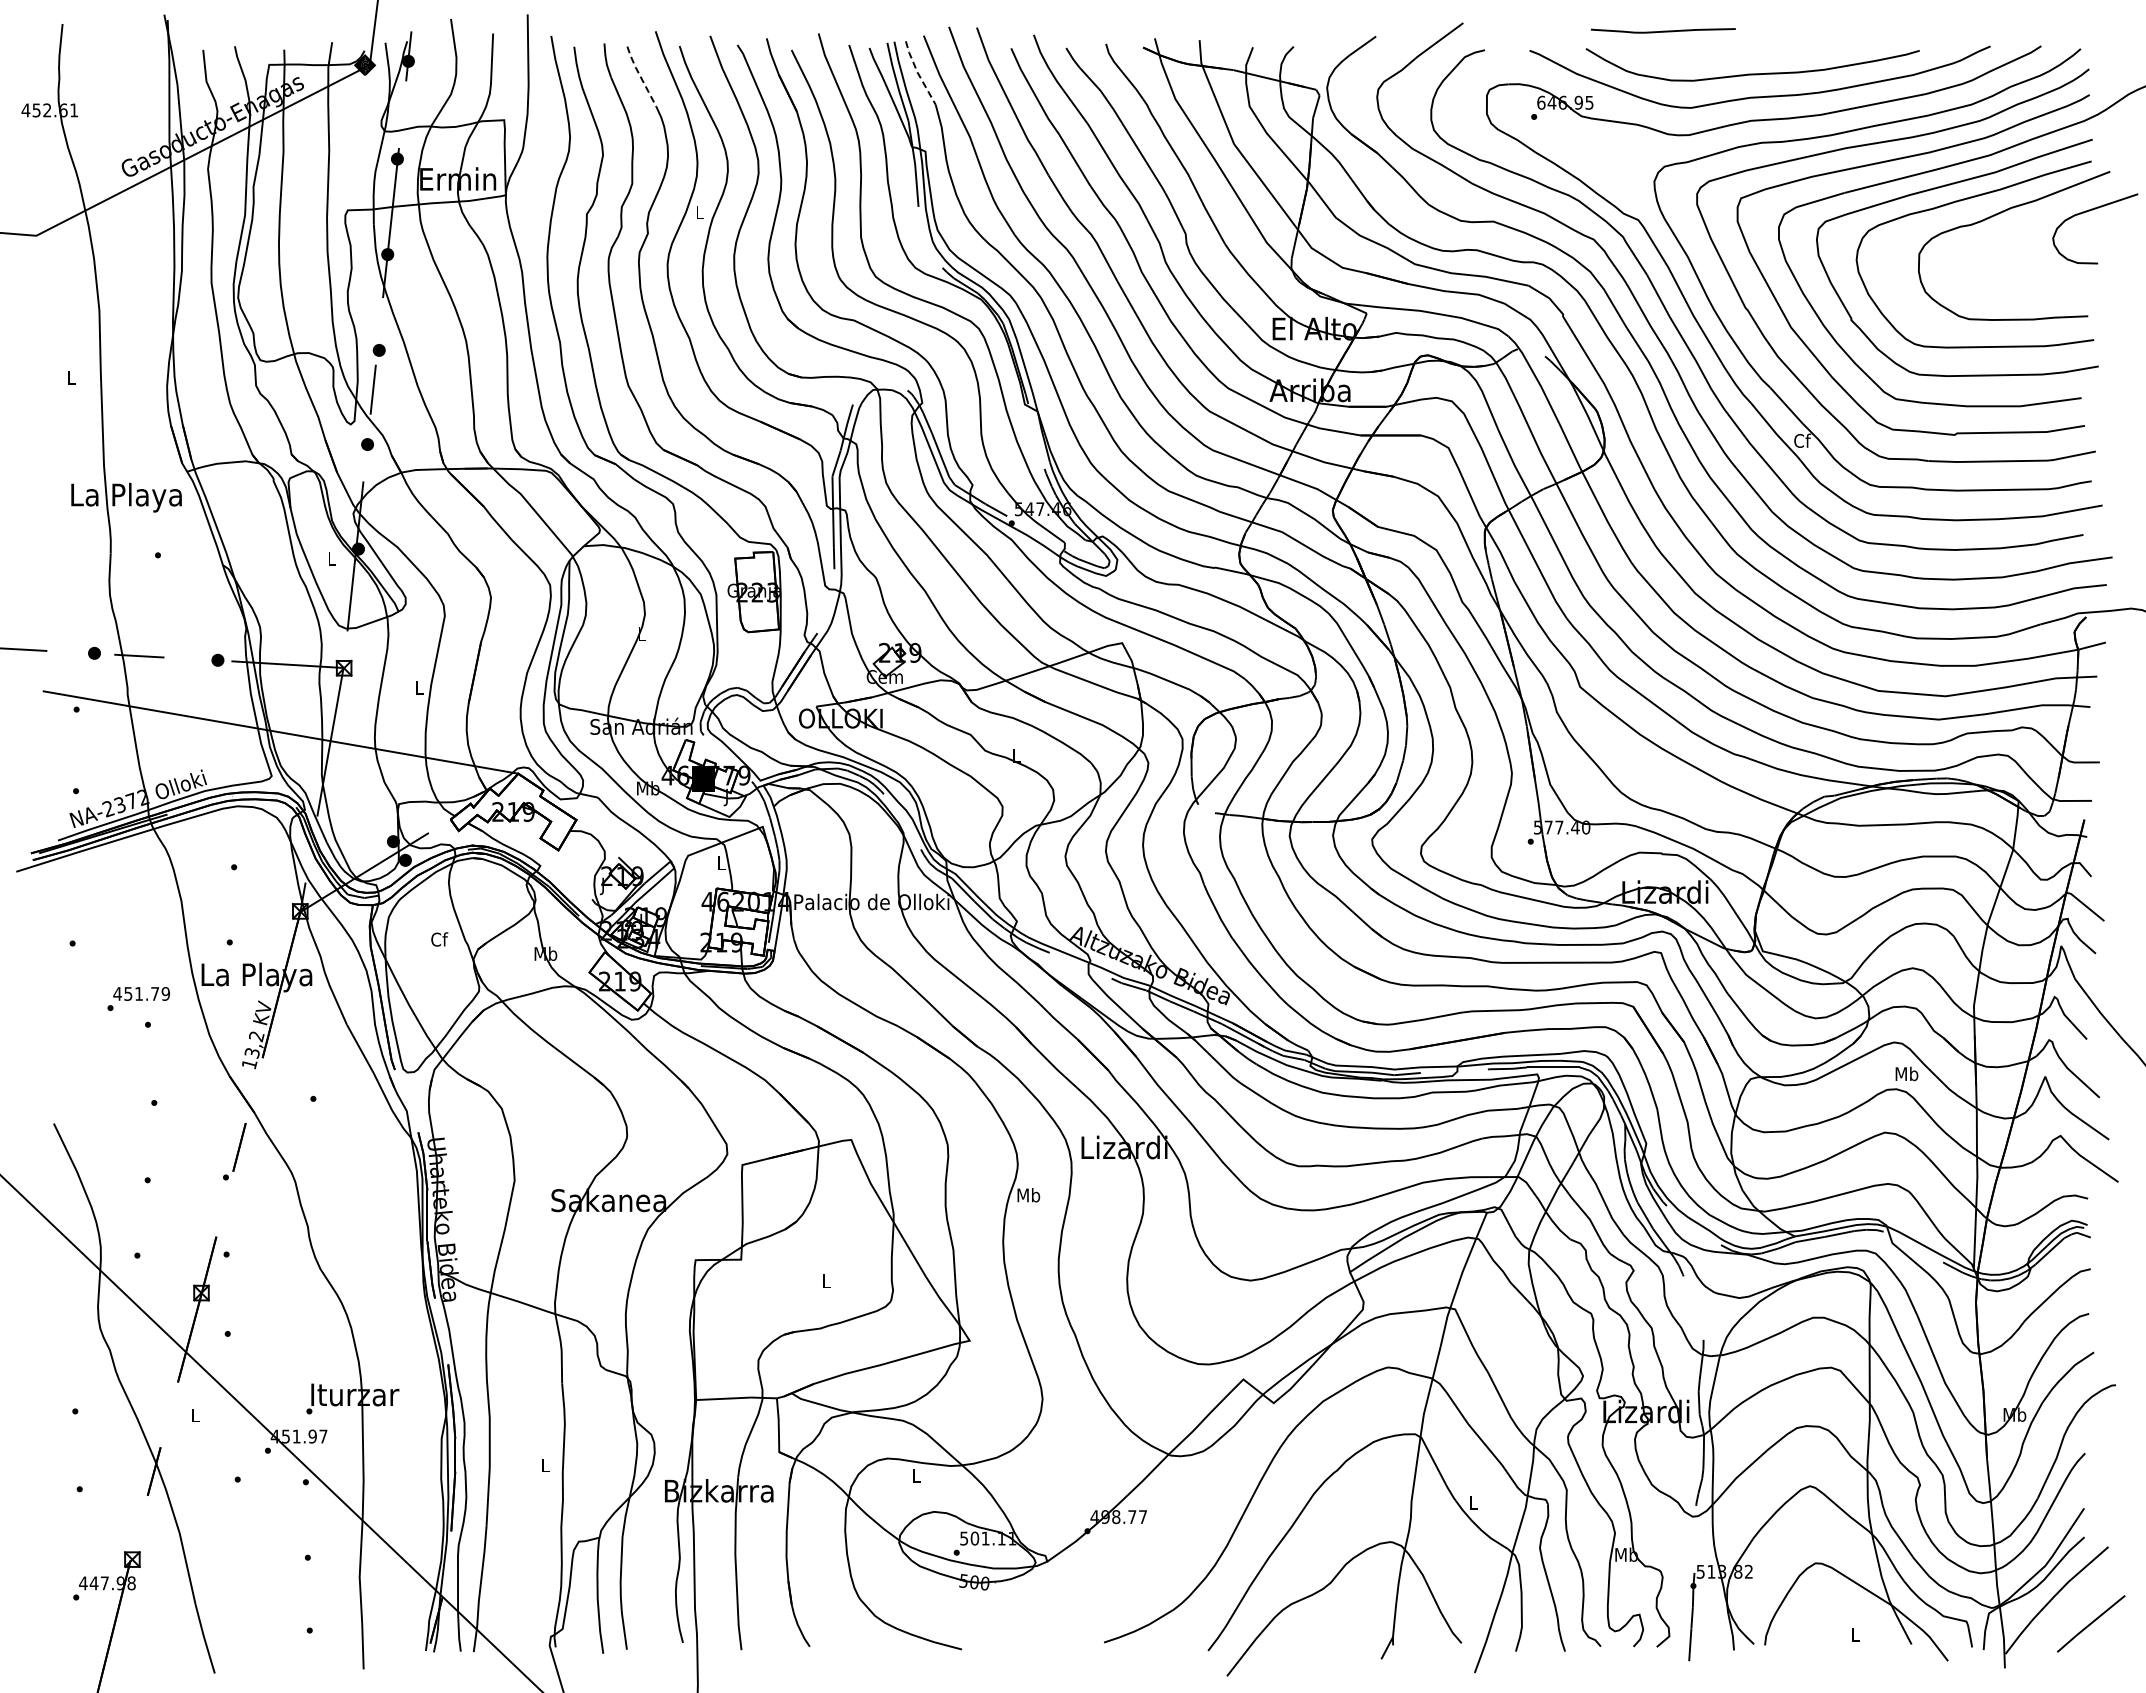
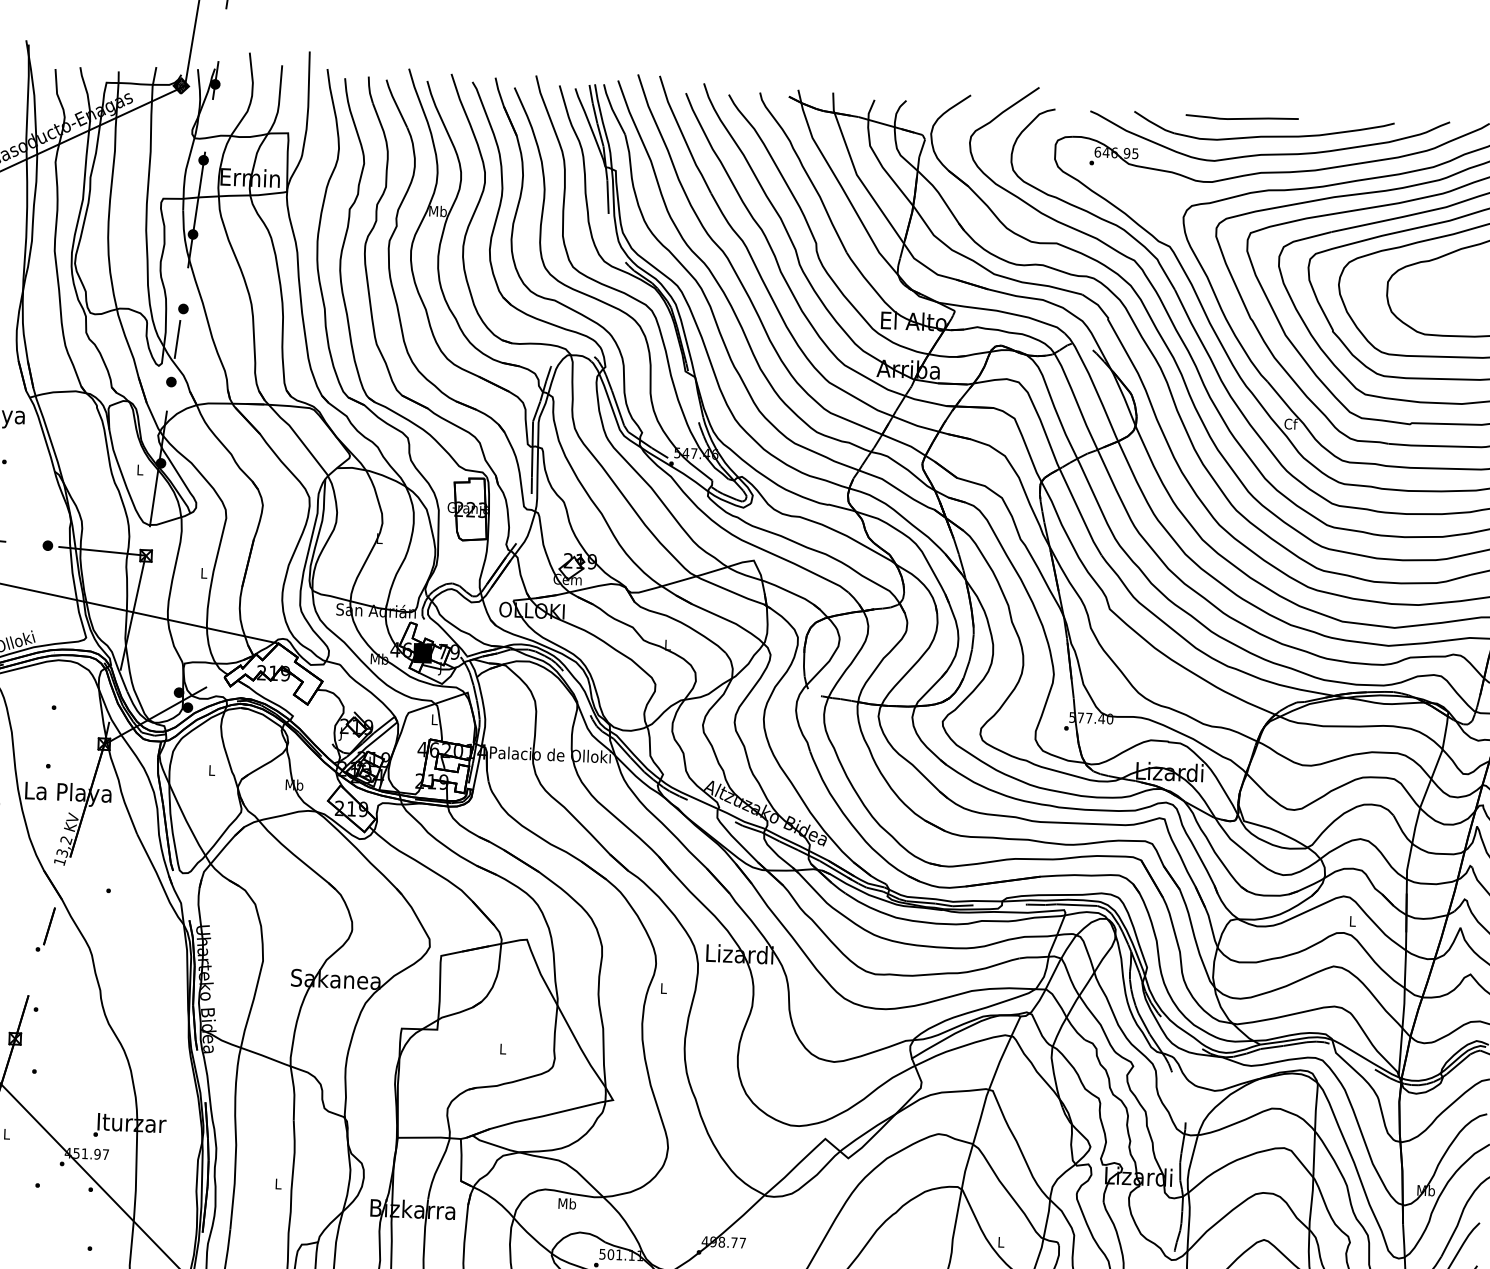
curve: (1663, 30) -> (1242, 117), moved
line: (918, 73) -> (612, 109), dashed -> solid
line: (640, 76) -> (395, 103), dashed -> solid
text: (699, 212) -> (437, 211), L -> Mb
text: (439, 939) -> (211, 770), Cf -> L
text: (1906, 1073) -> (1352, 920), Mb -> L
text: (1028, 1195) -> (663, 988), Mb -> L
text: (916, 1475) -> (567, 1203), L -> Mb

